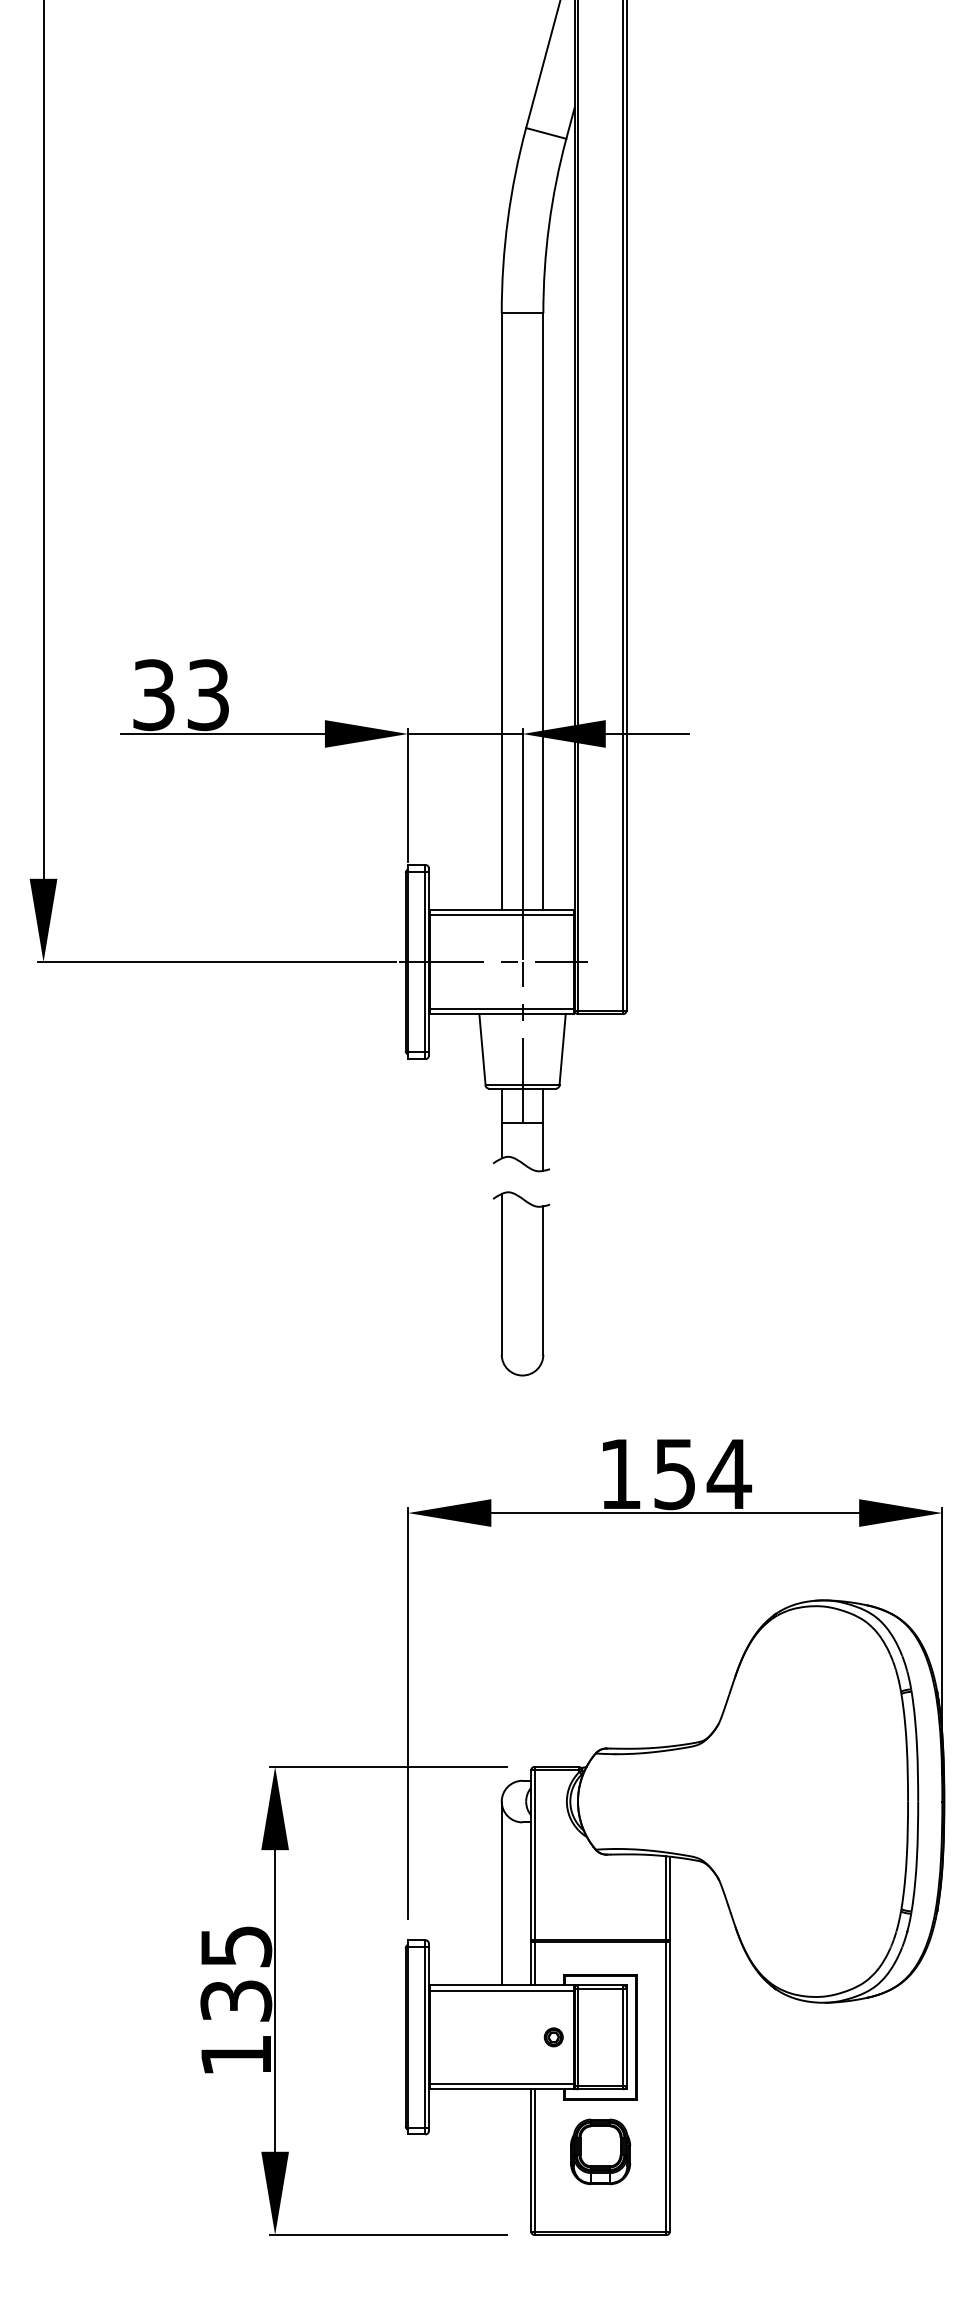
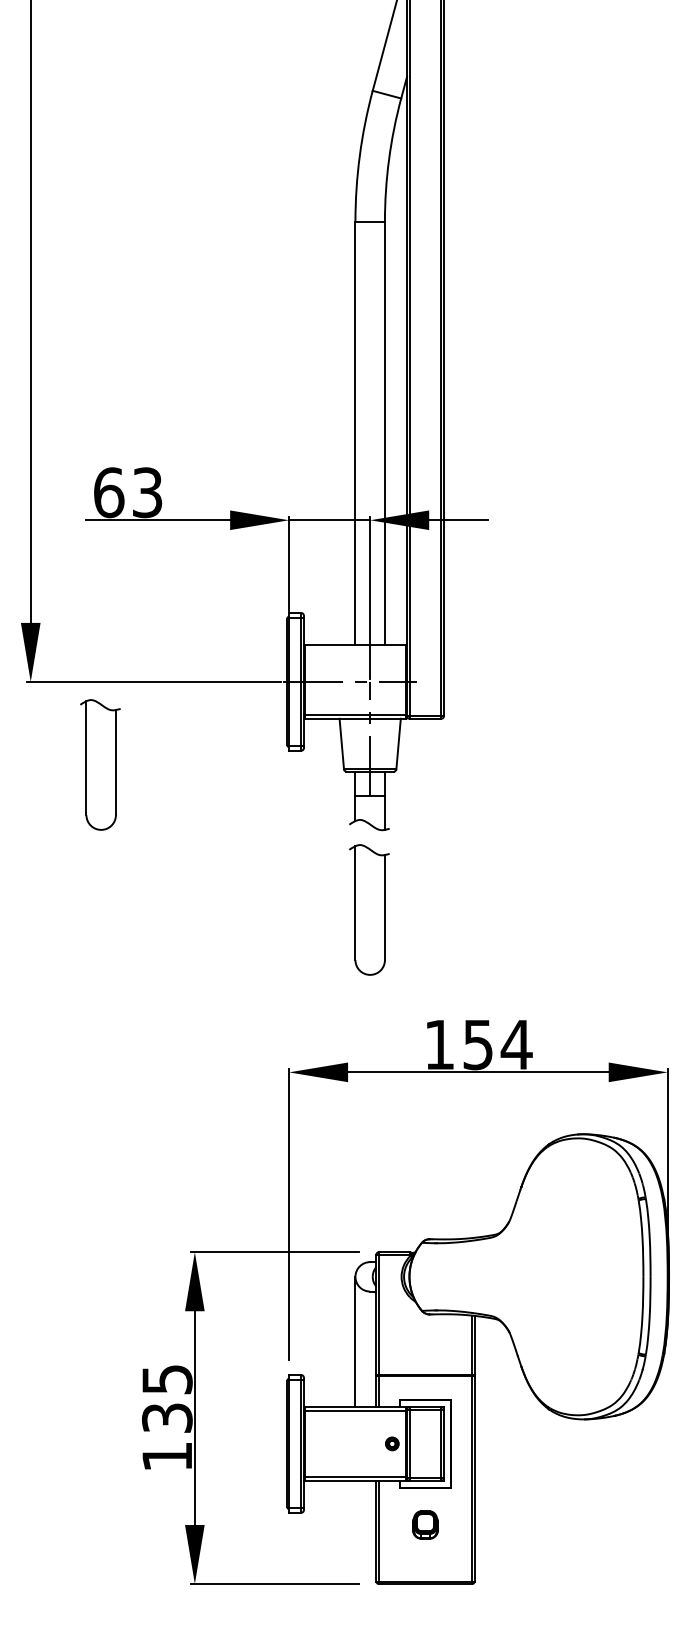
text: (154, 694) -> (109, 492), 33 -> 63
line: (501, 914) -> (355, 648), removed
part: (141, 1078) -> (100, 764), added
part: (600, 2151) -> (425, 1524), size x0.6

